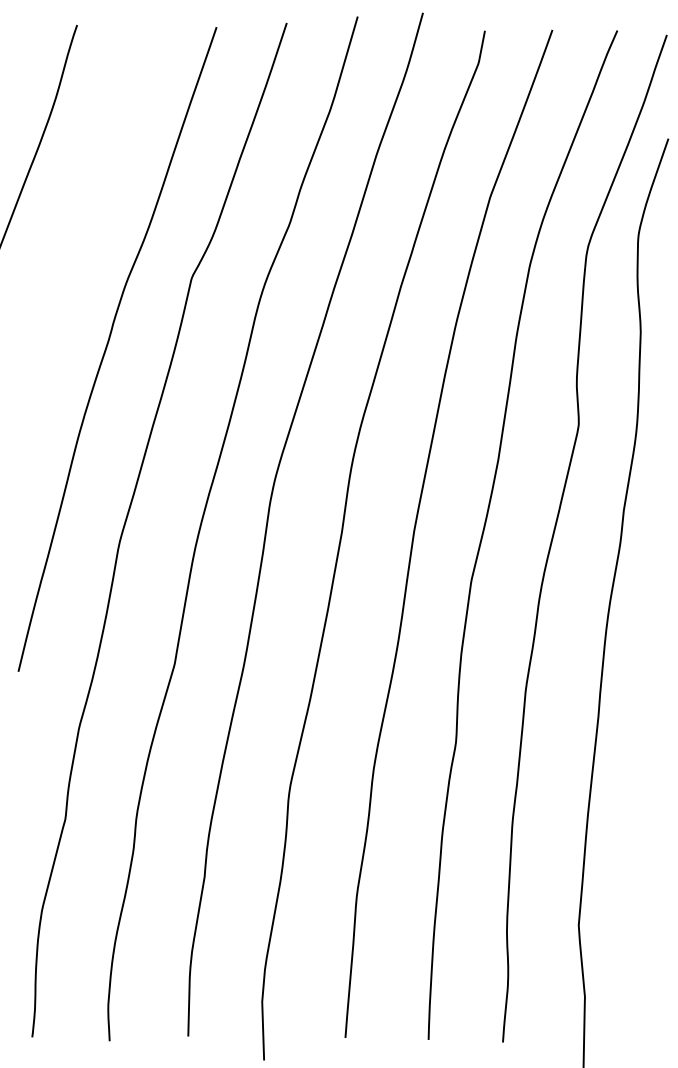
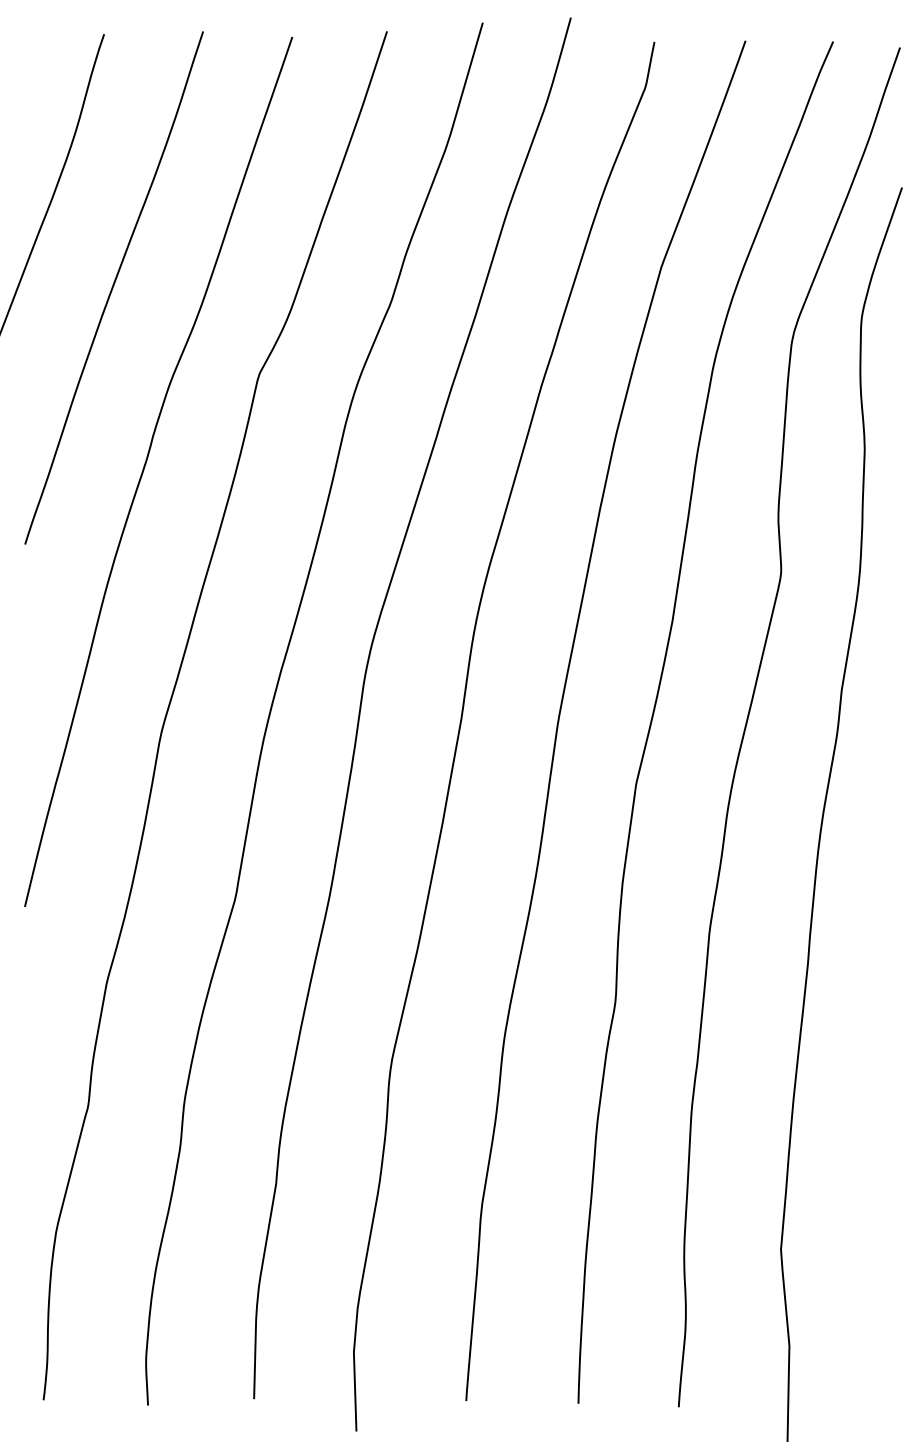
curve: (84, 212) -> (113, 287), added

